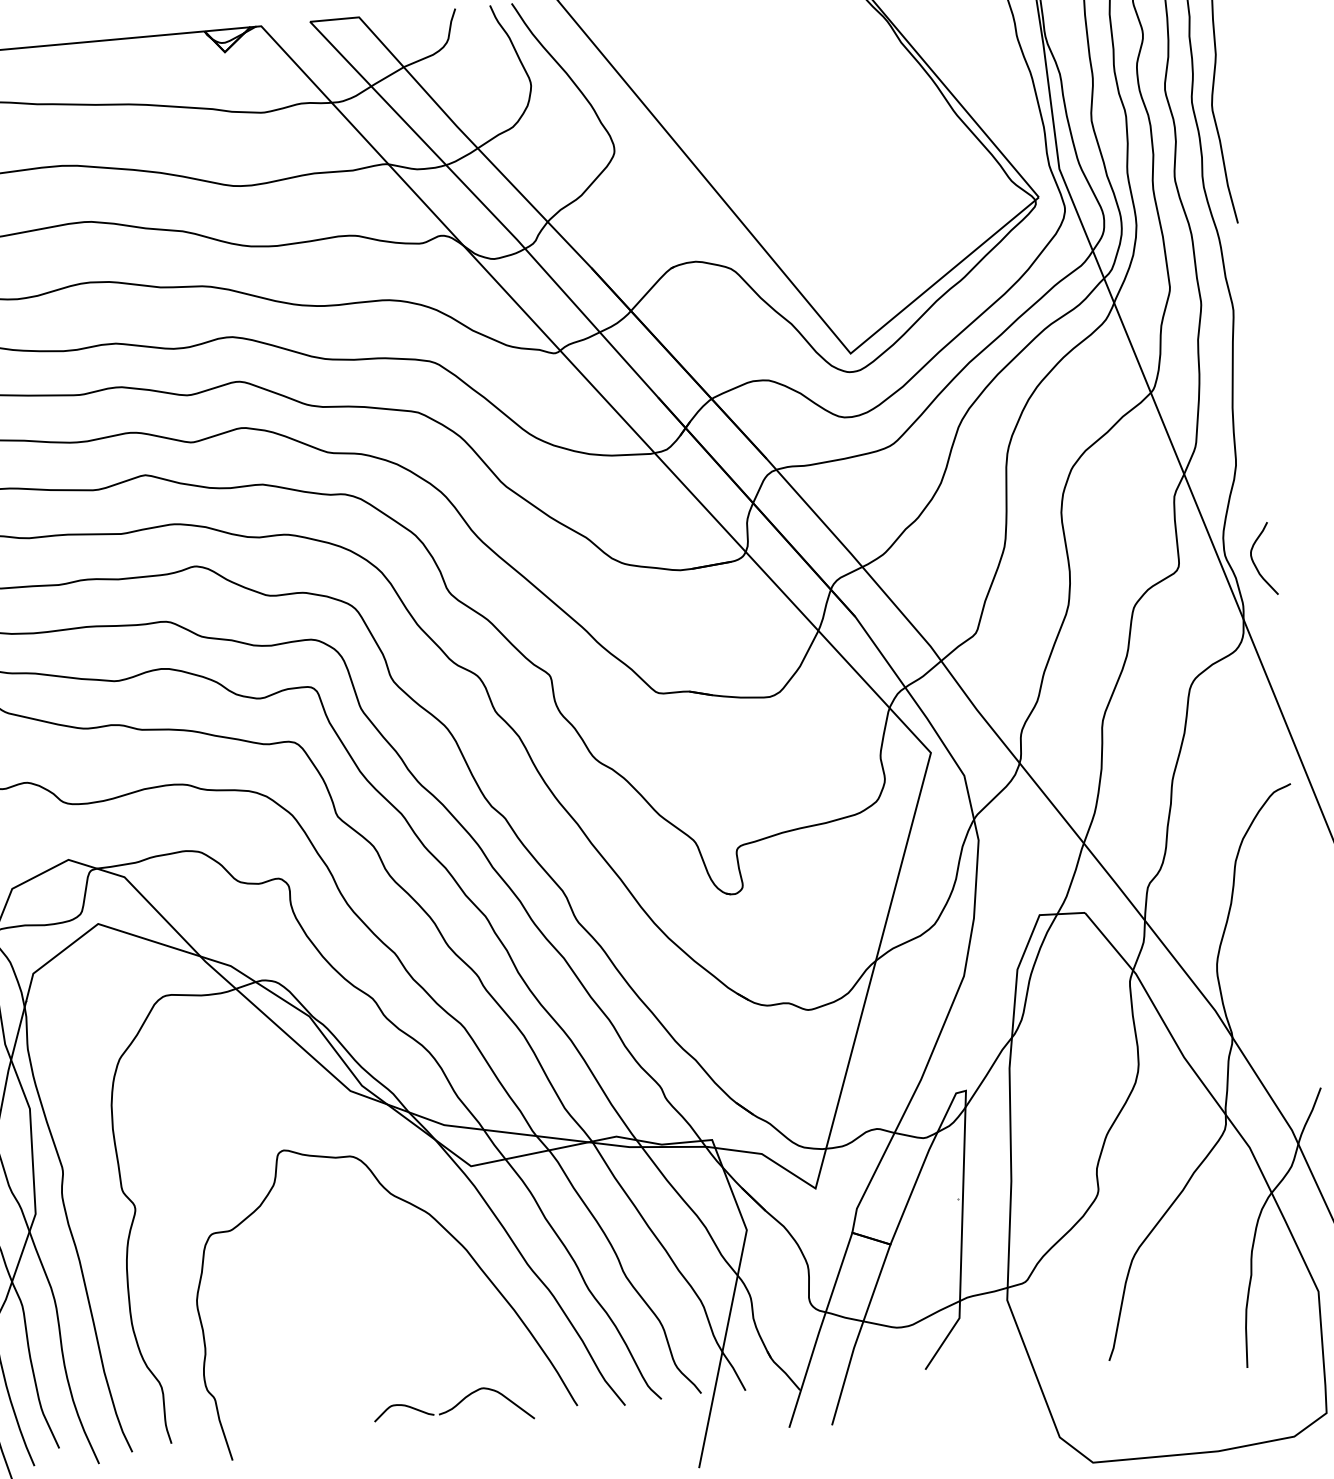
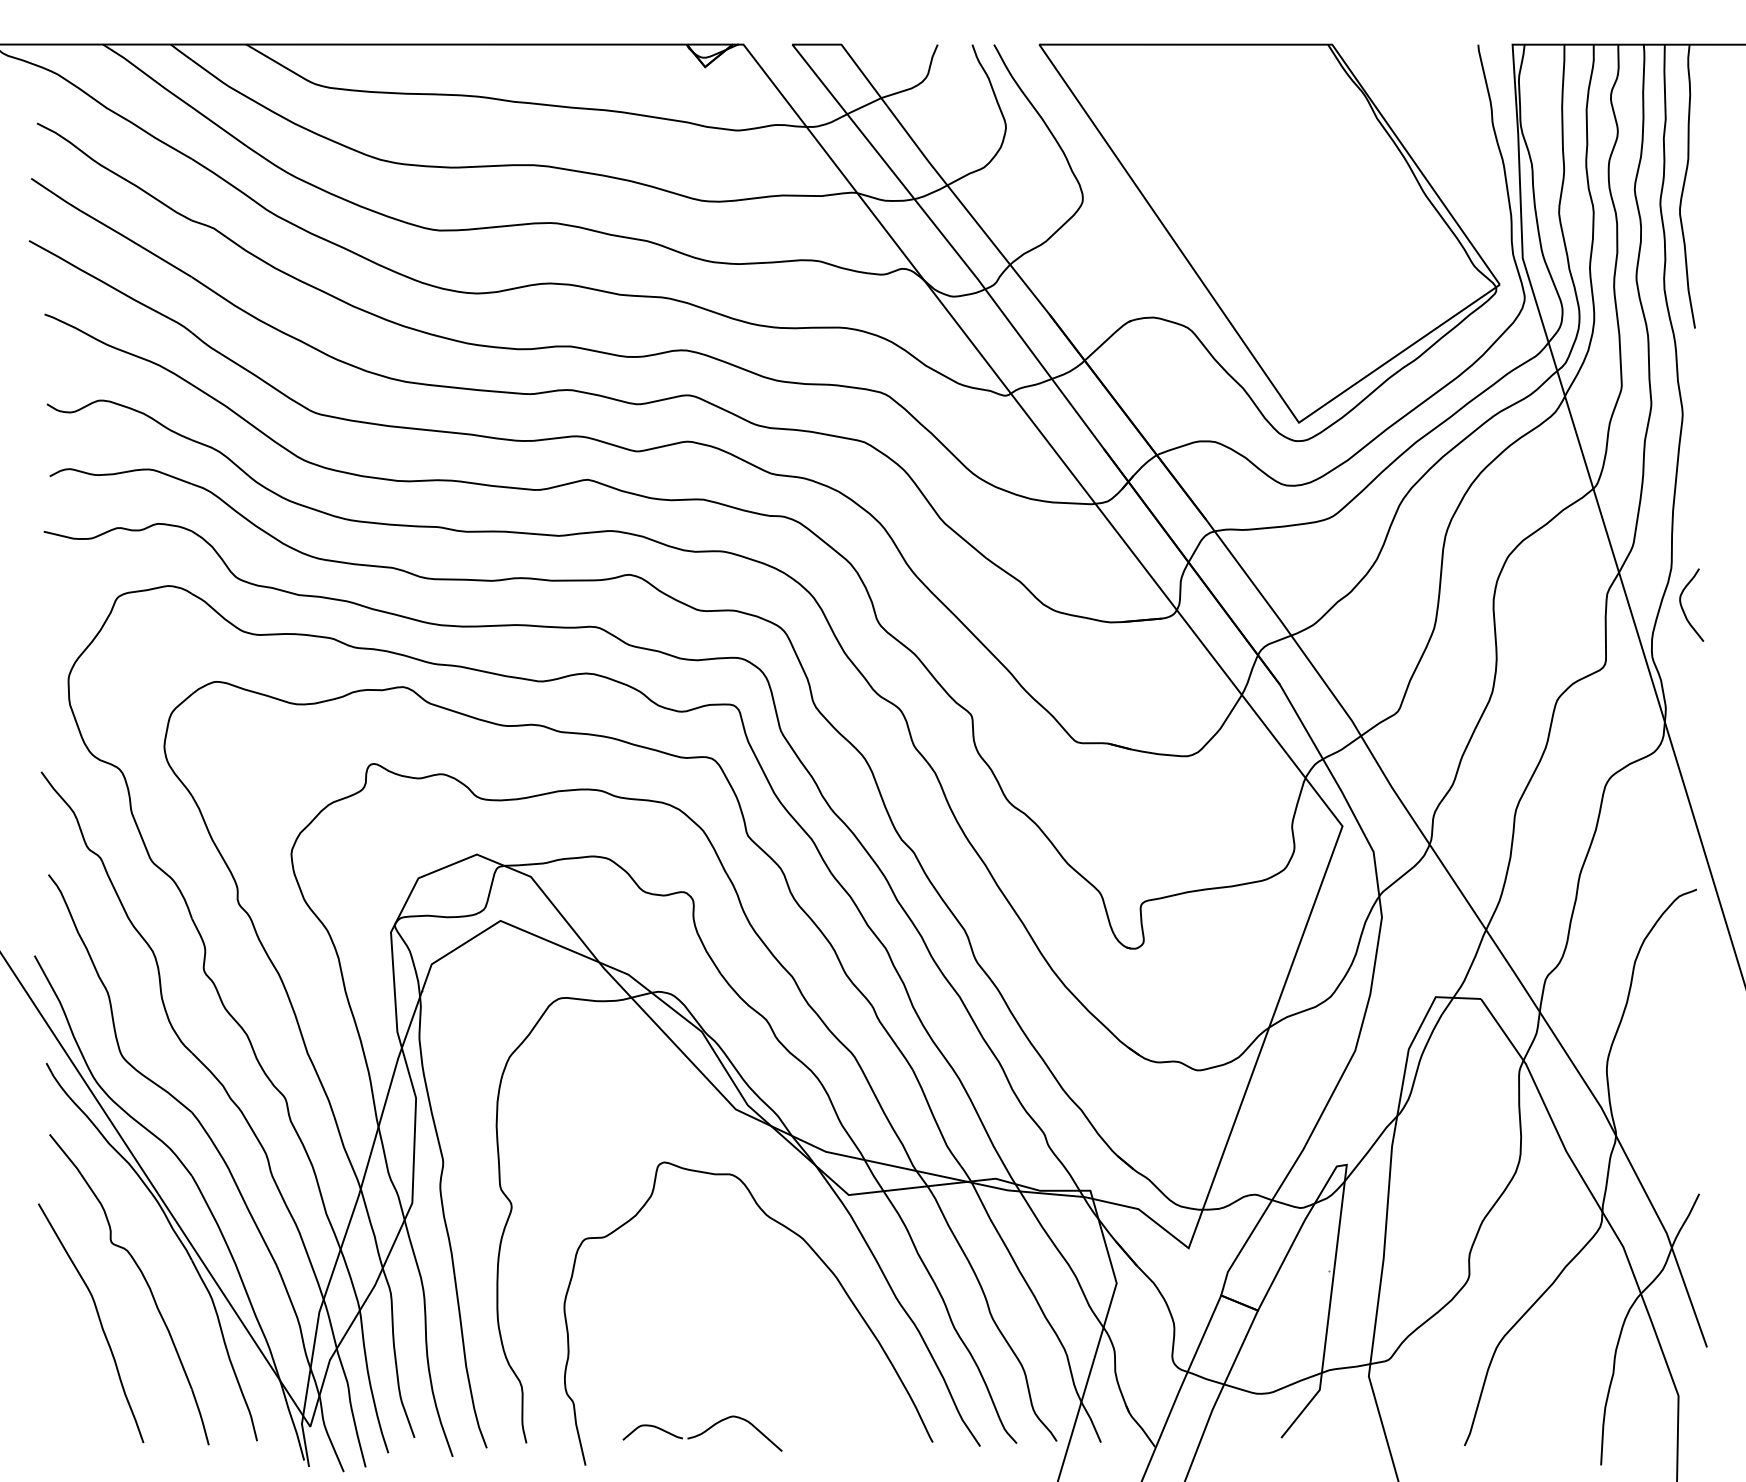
curve: (1255, 563) -> (1683, 608), moved
part: (453, 1408) -> (702, 1433), moved

